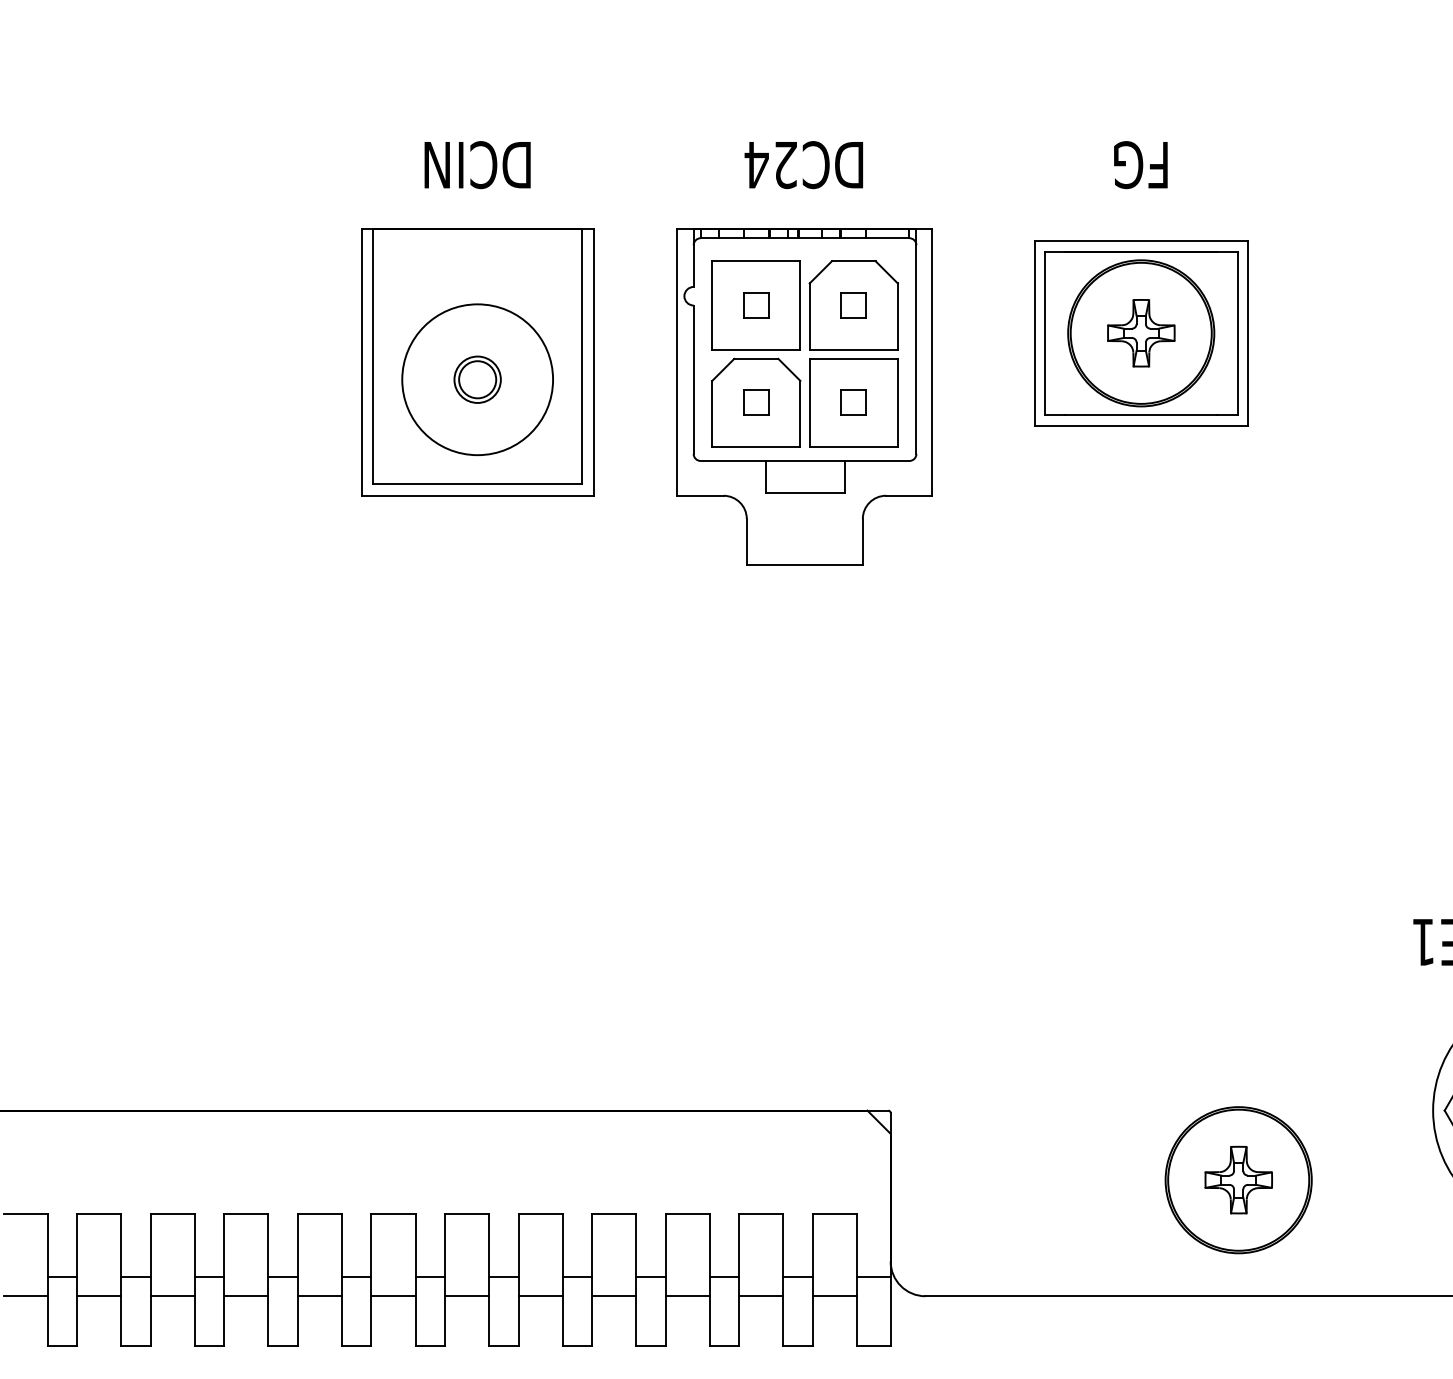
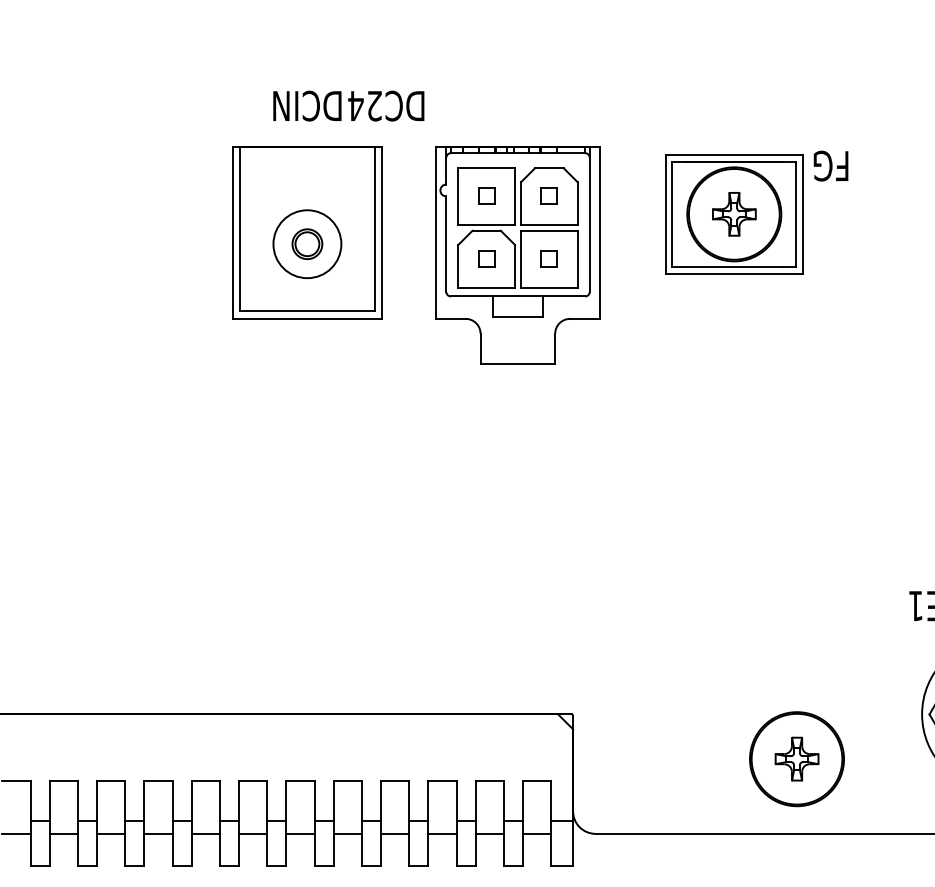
text: (804, 164) -> (386, 105), moved
text: (1139, 164) -> (830, 165), moved
circle: (476, 378) -> (306, 243), size x0.7

